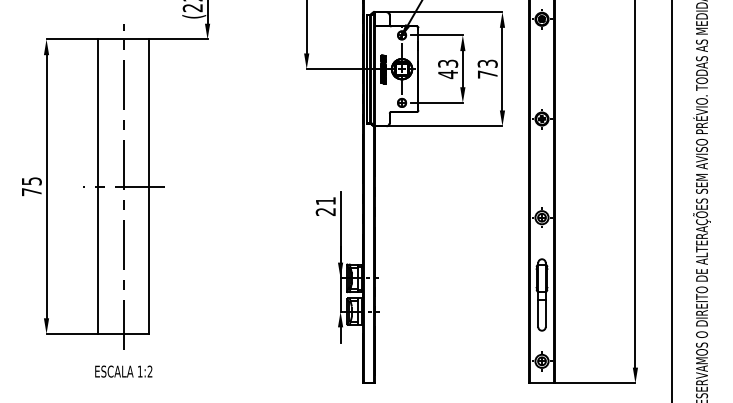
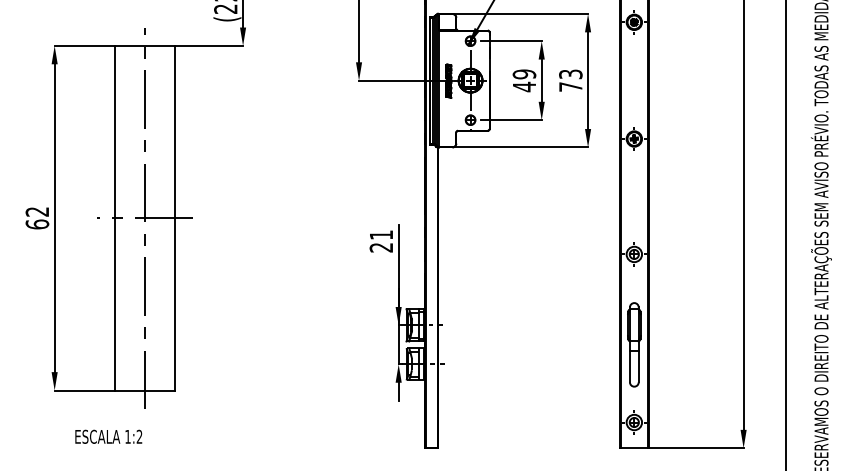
text: (447, 63) -> (523, 74), 43 -> 49
text: (31, 186) -> (37, 217), 75 -> 62
text: (123, 371) -> (108, 436), moved

